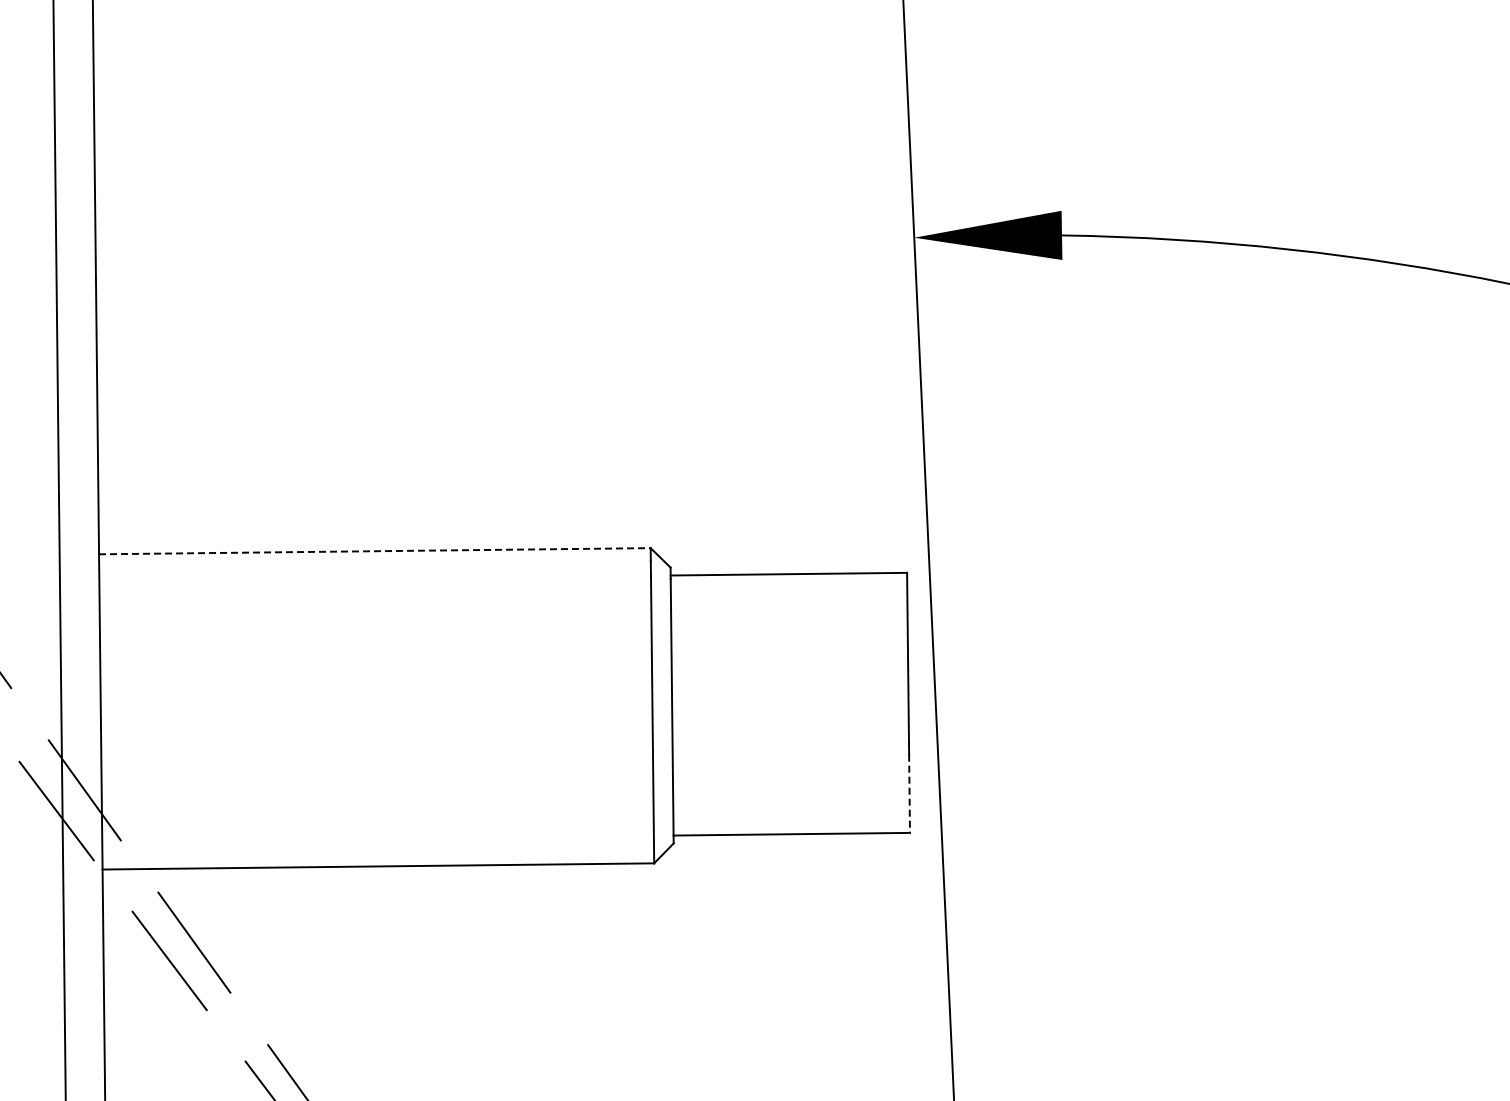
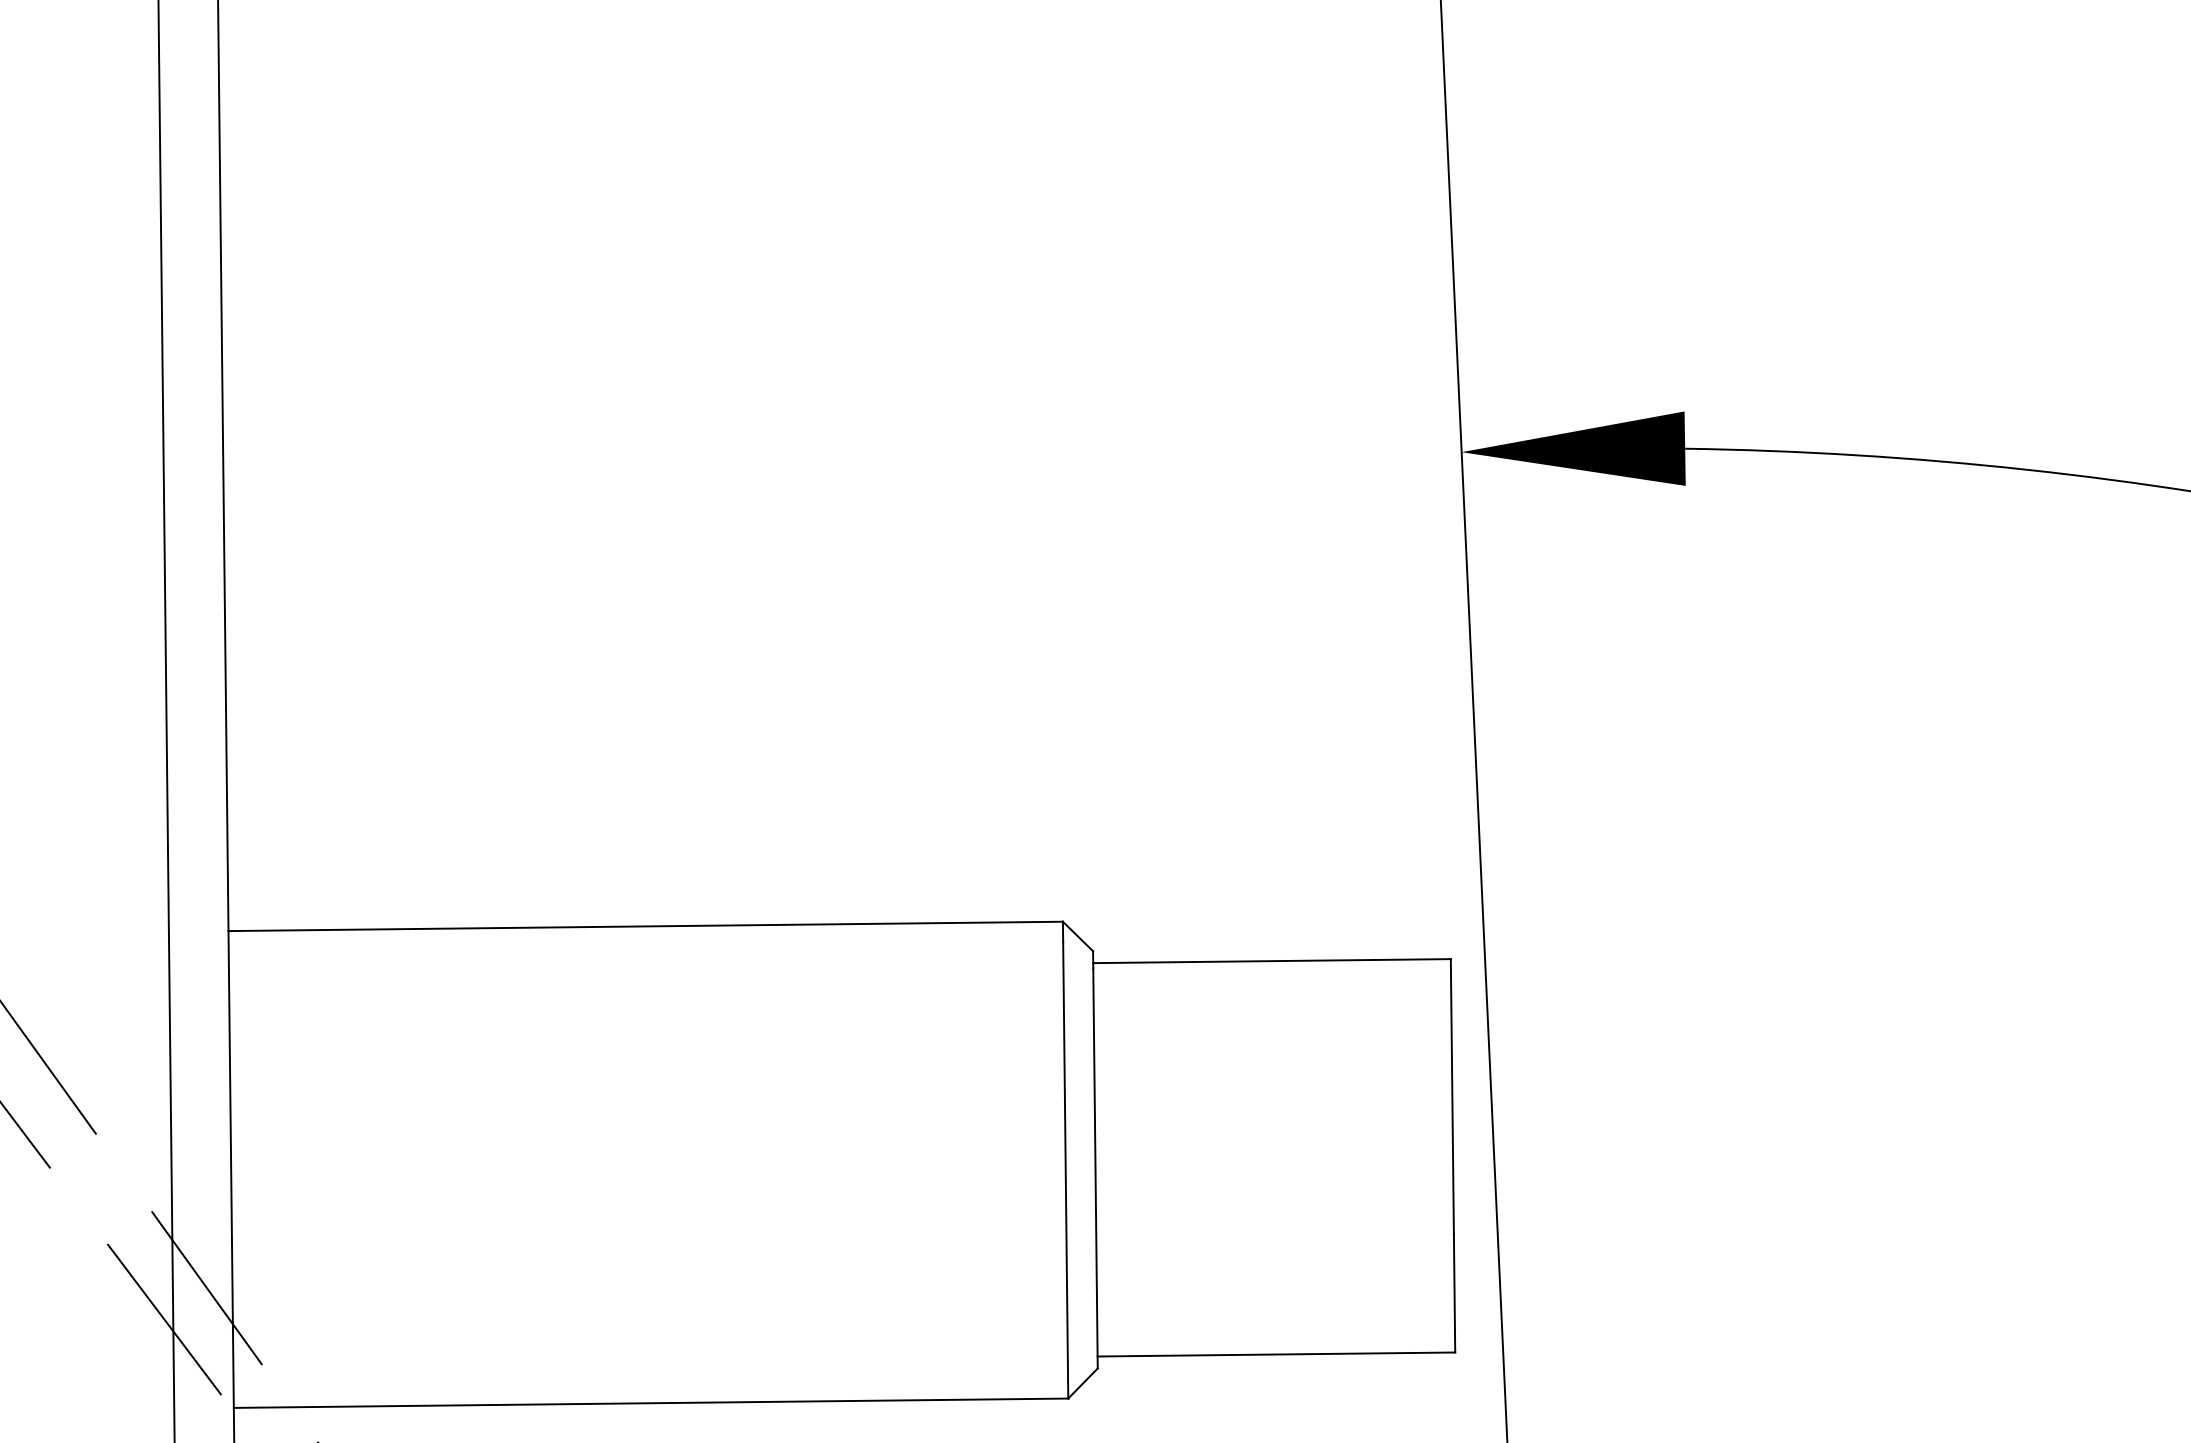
line: (374, 551) -> (645, 926), dashed -> solid
line: (909, 794) -> (1454, 1294), dashed -> solid

